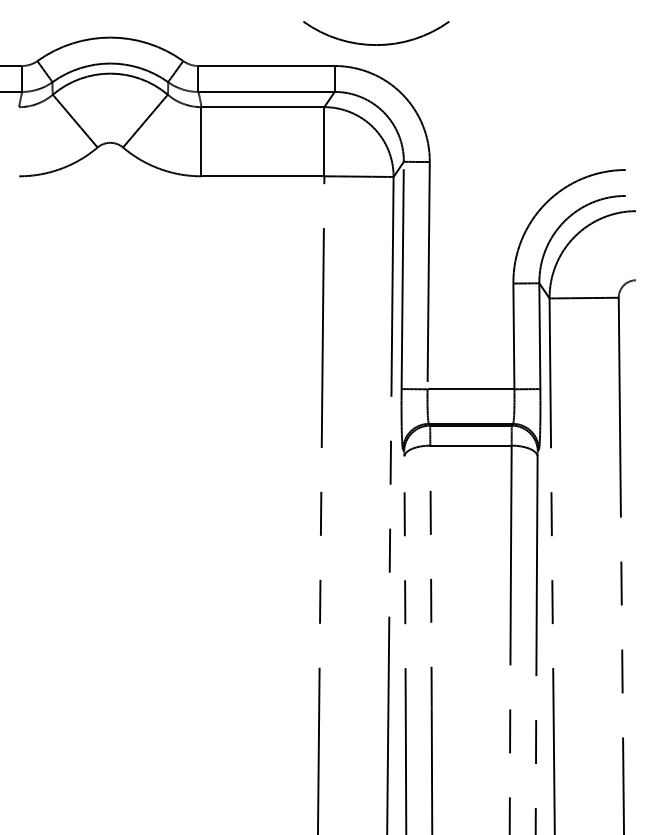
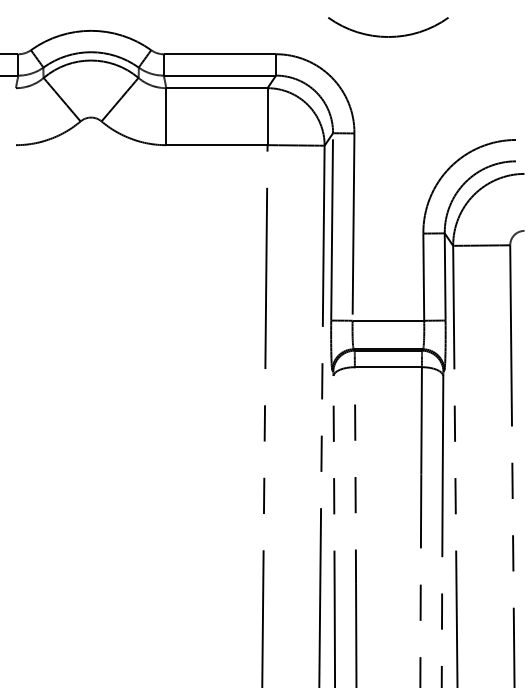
arc: (376, 44) -> (388, 36), moved

